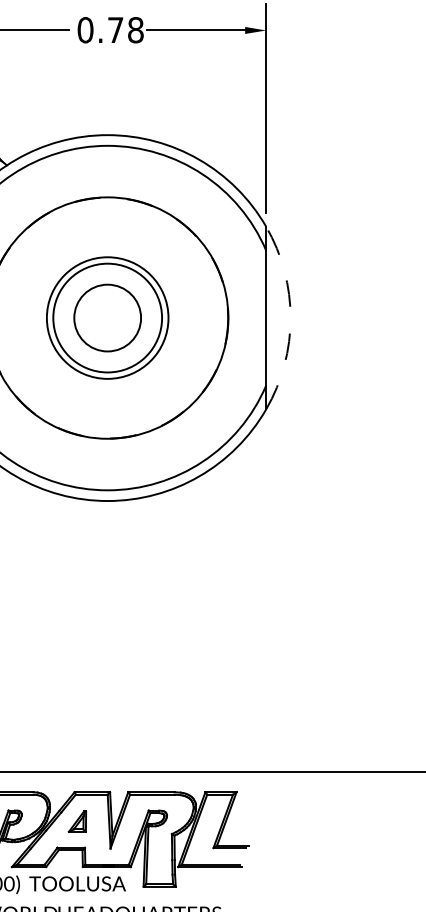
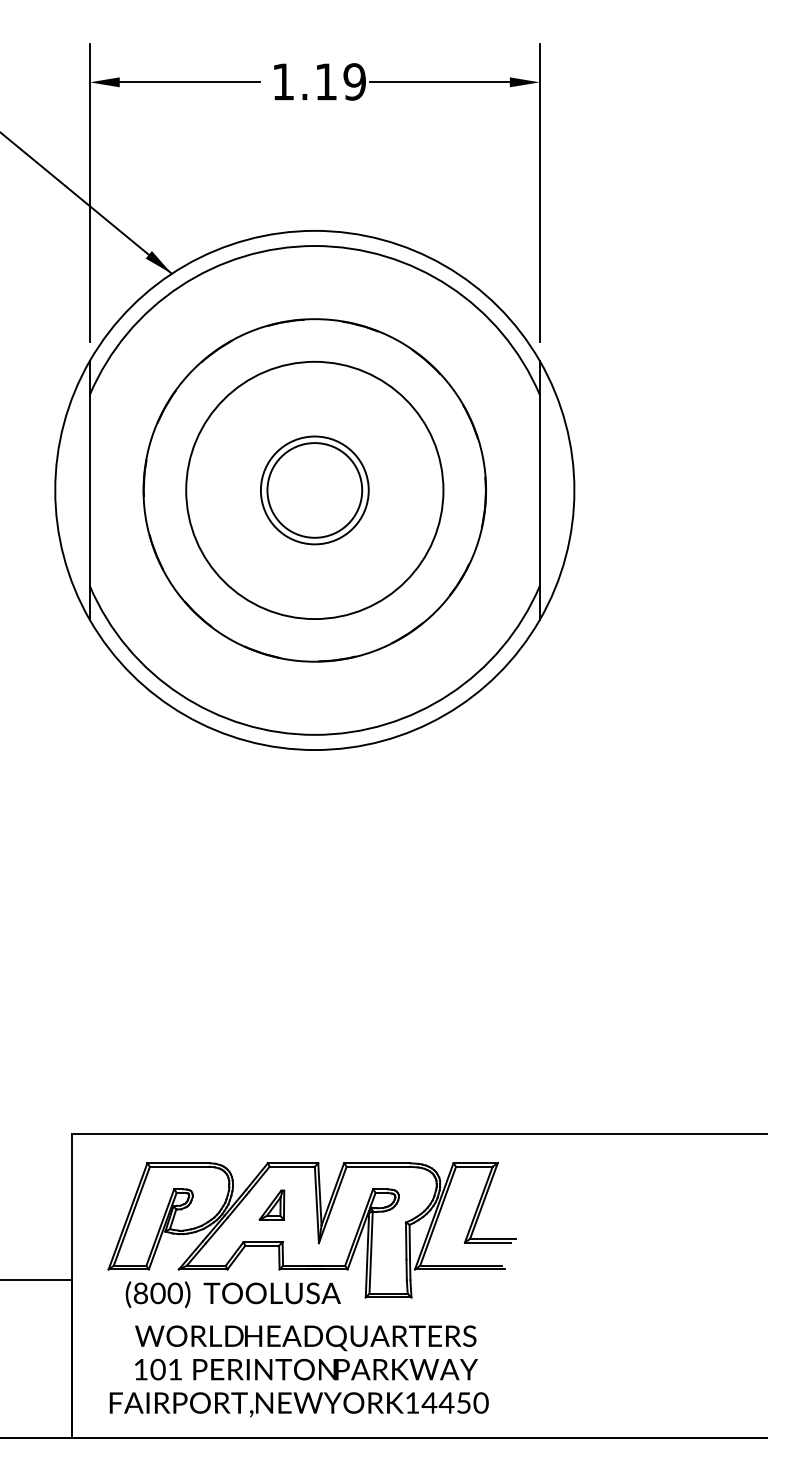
text: (110, 29) -> (319, 81), 0.78 -> 1.19
circle: (107, 318) -> (314, 490), size x0.62
circle: (107, 318) -> (314, 490), size x1.67
arc: (290, 318) -> (574, 490), dashed -> solid

